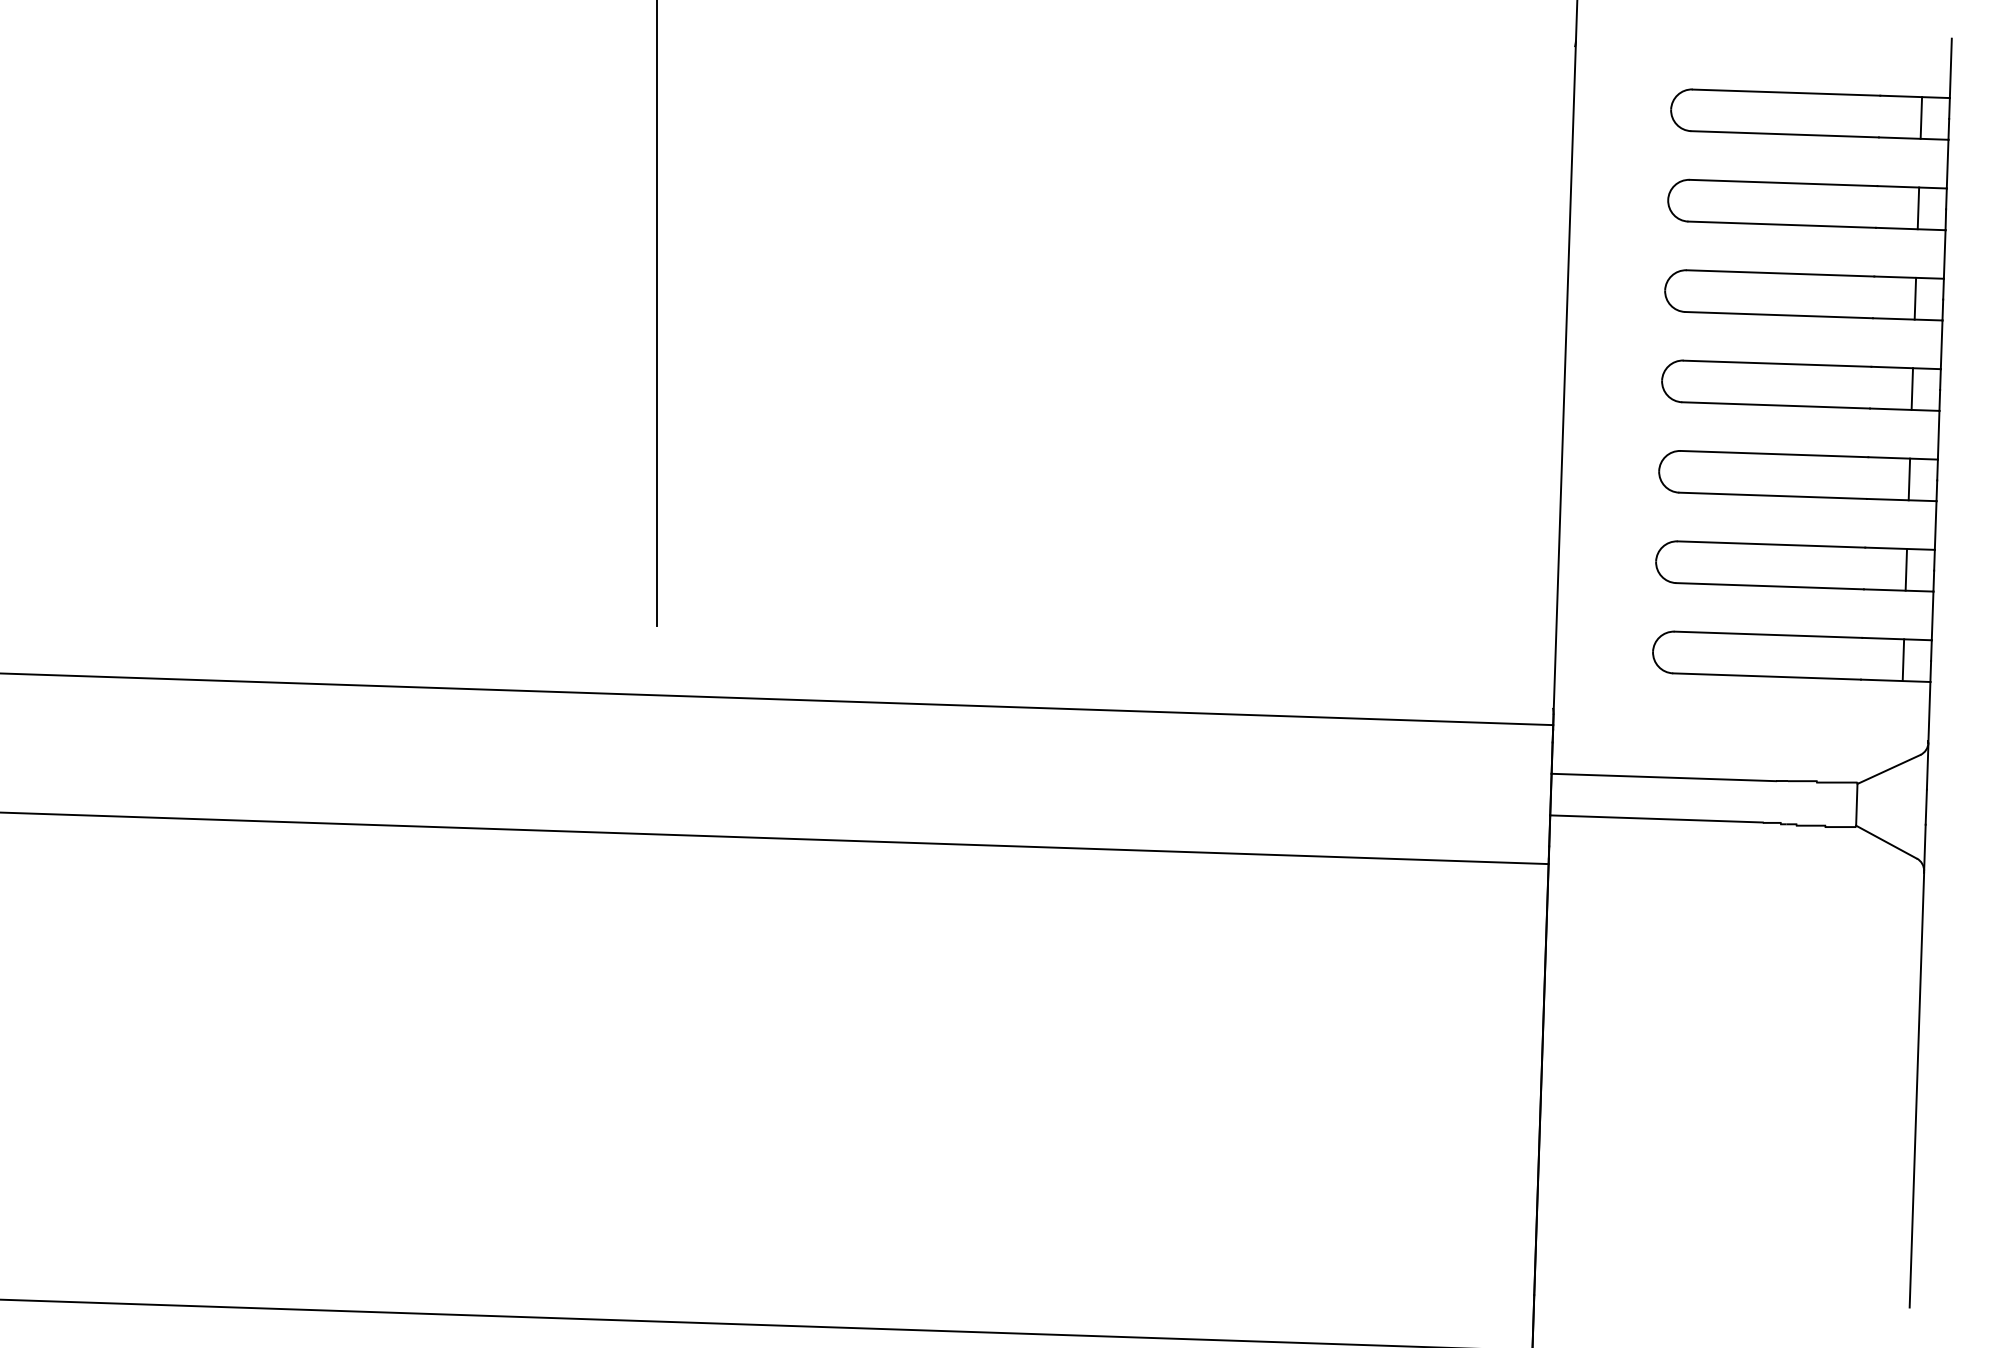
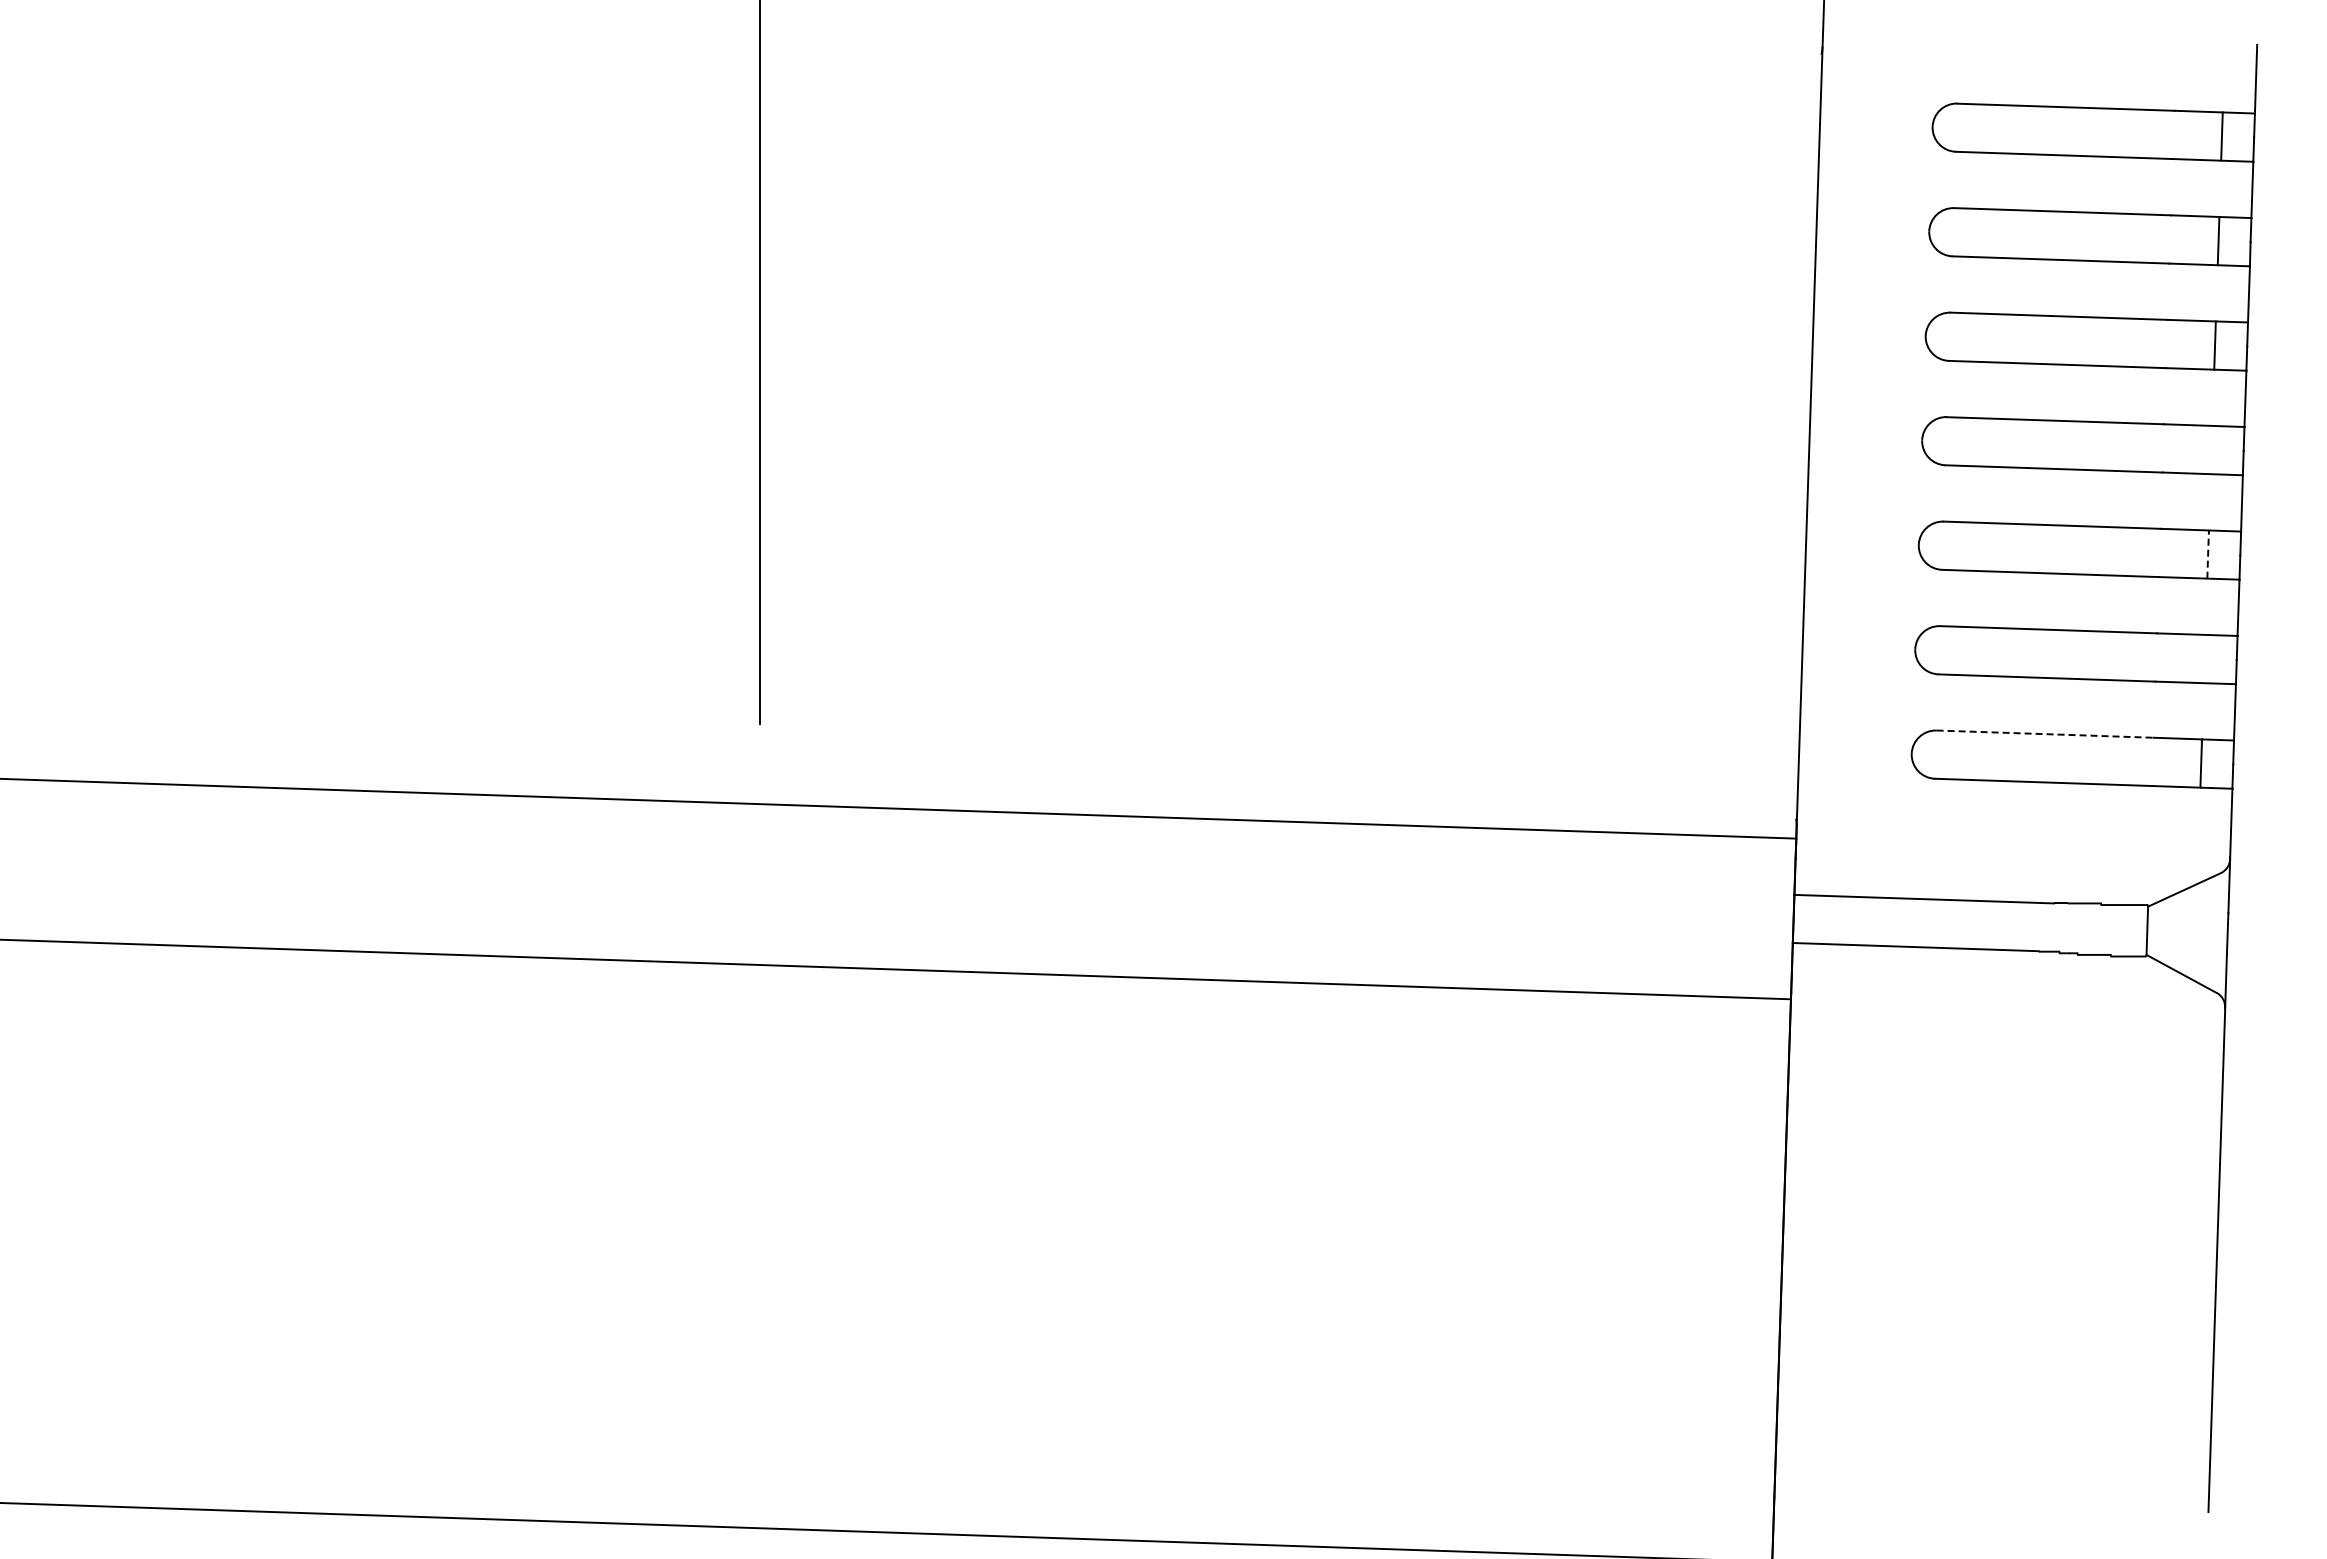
line: (1912, 388) -> (2211, 449), removed
line: (1909, 479) -> (2208, 554), solid -> dashed
line: (1906, 569) -> (2204, 658), removed
line: (1768, 635) -> (2045, 734), solid -> dashed

